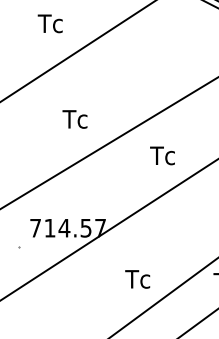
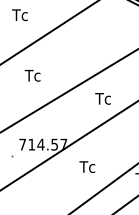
text: (49, 24) -> (19, 15), moved
text: (74, 118) -> (32, 75), moved
text: (137, 278) -> (87, 166), moved

